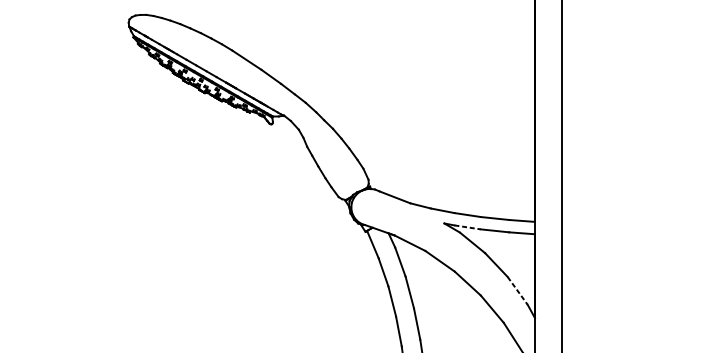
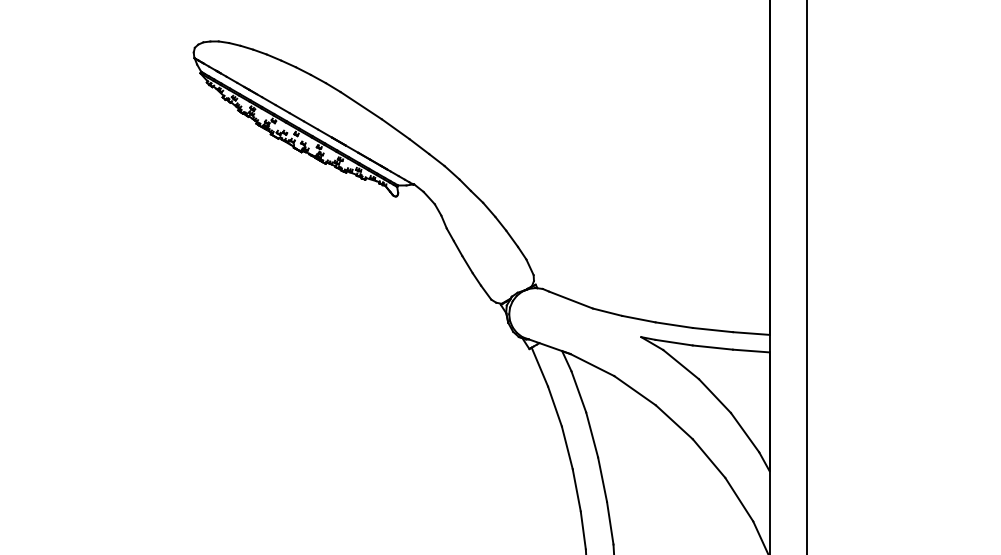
line: (467, 227) -> (674, 342), dashed -> solid
line: (517, 291) -> (745, 433), dashed -> solid

